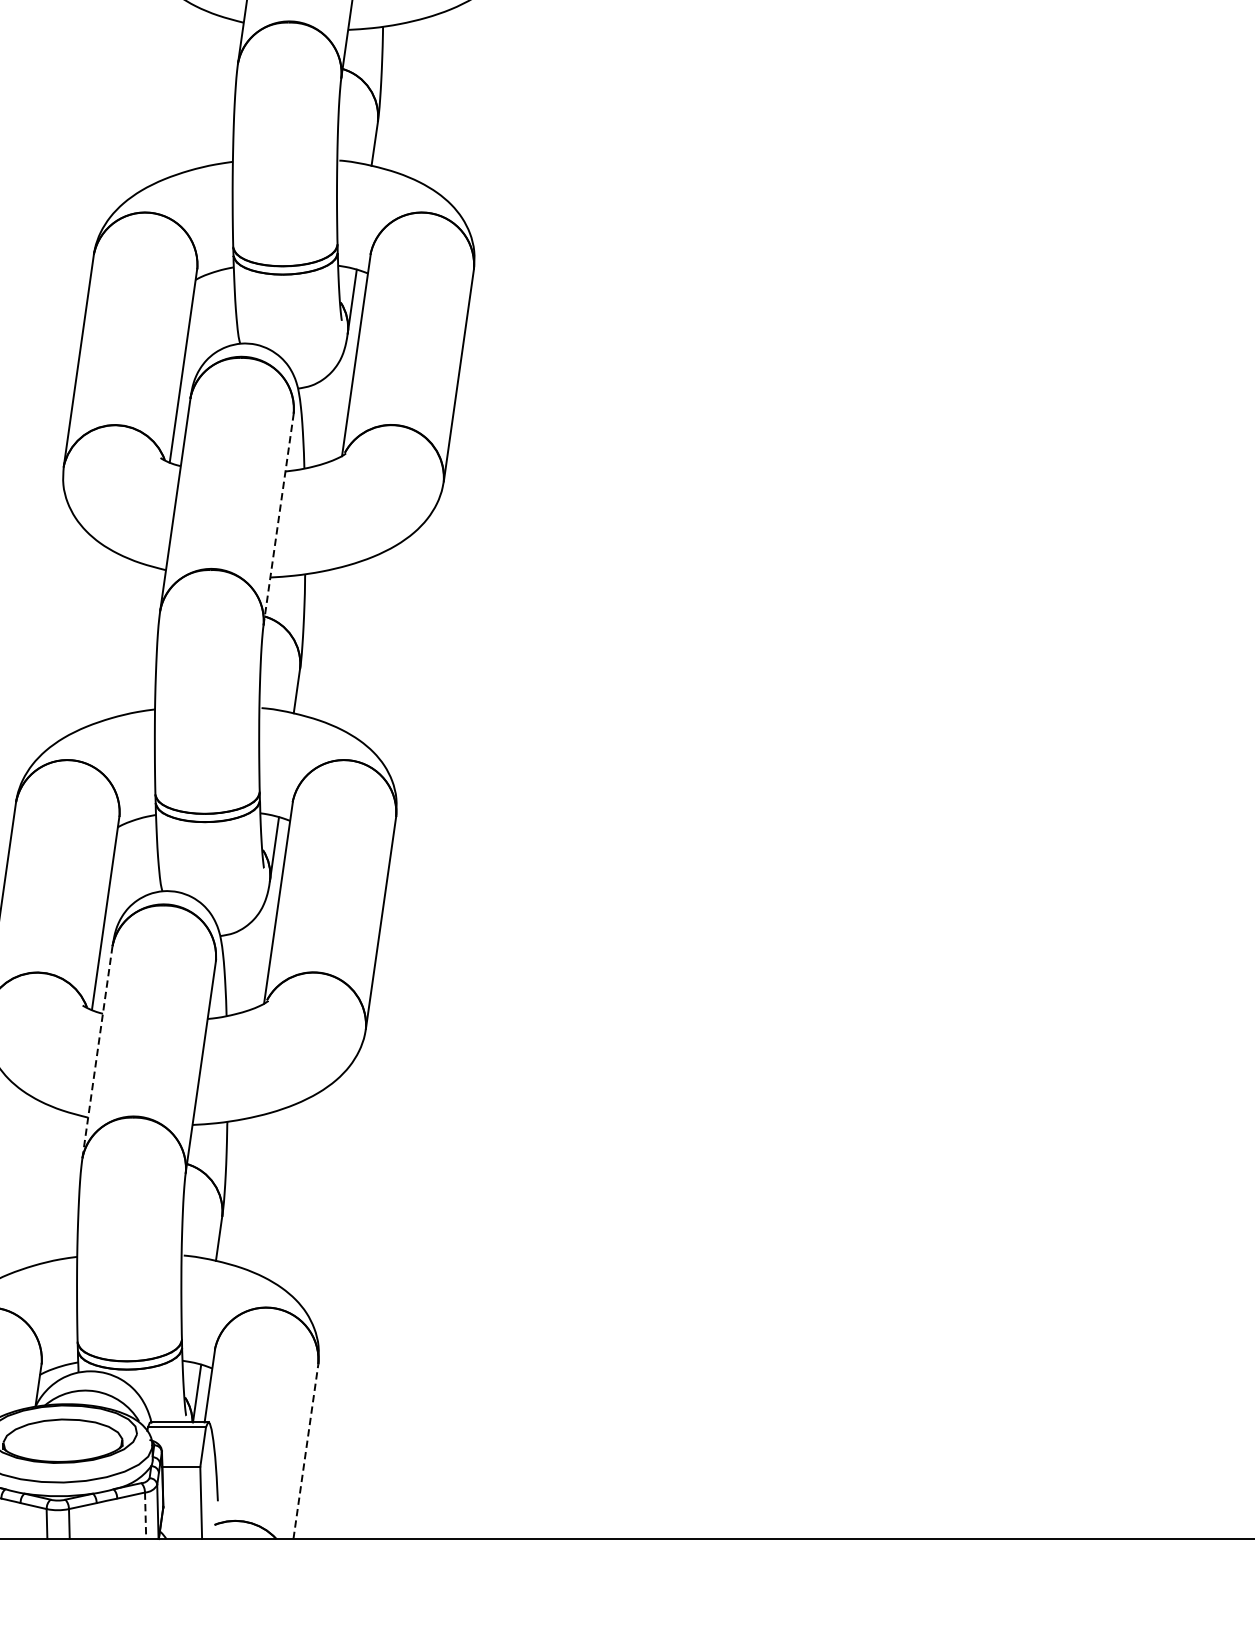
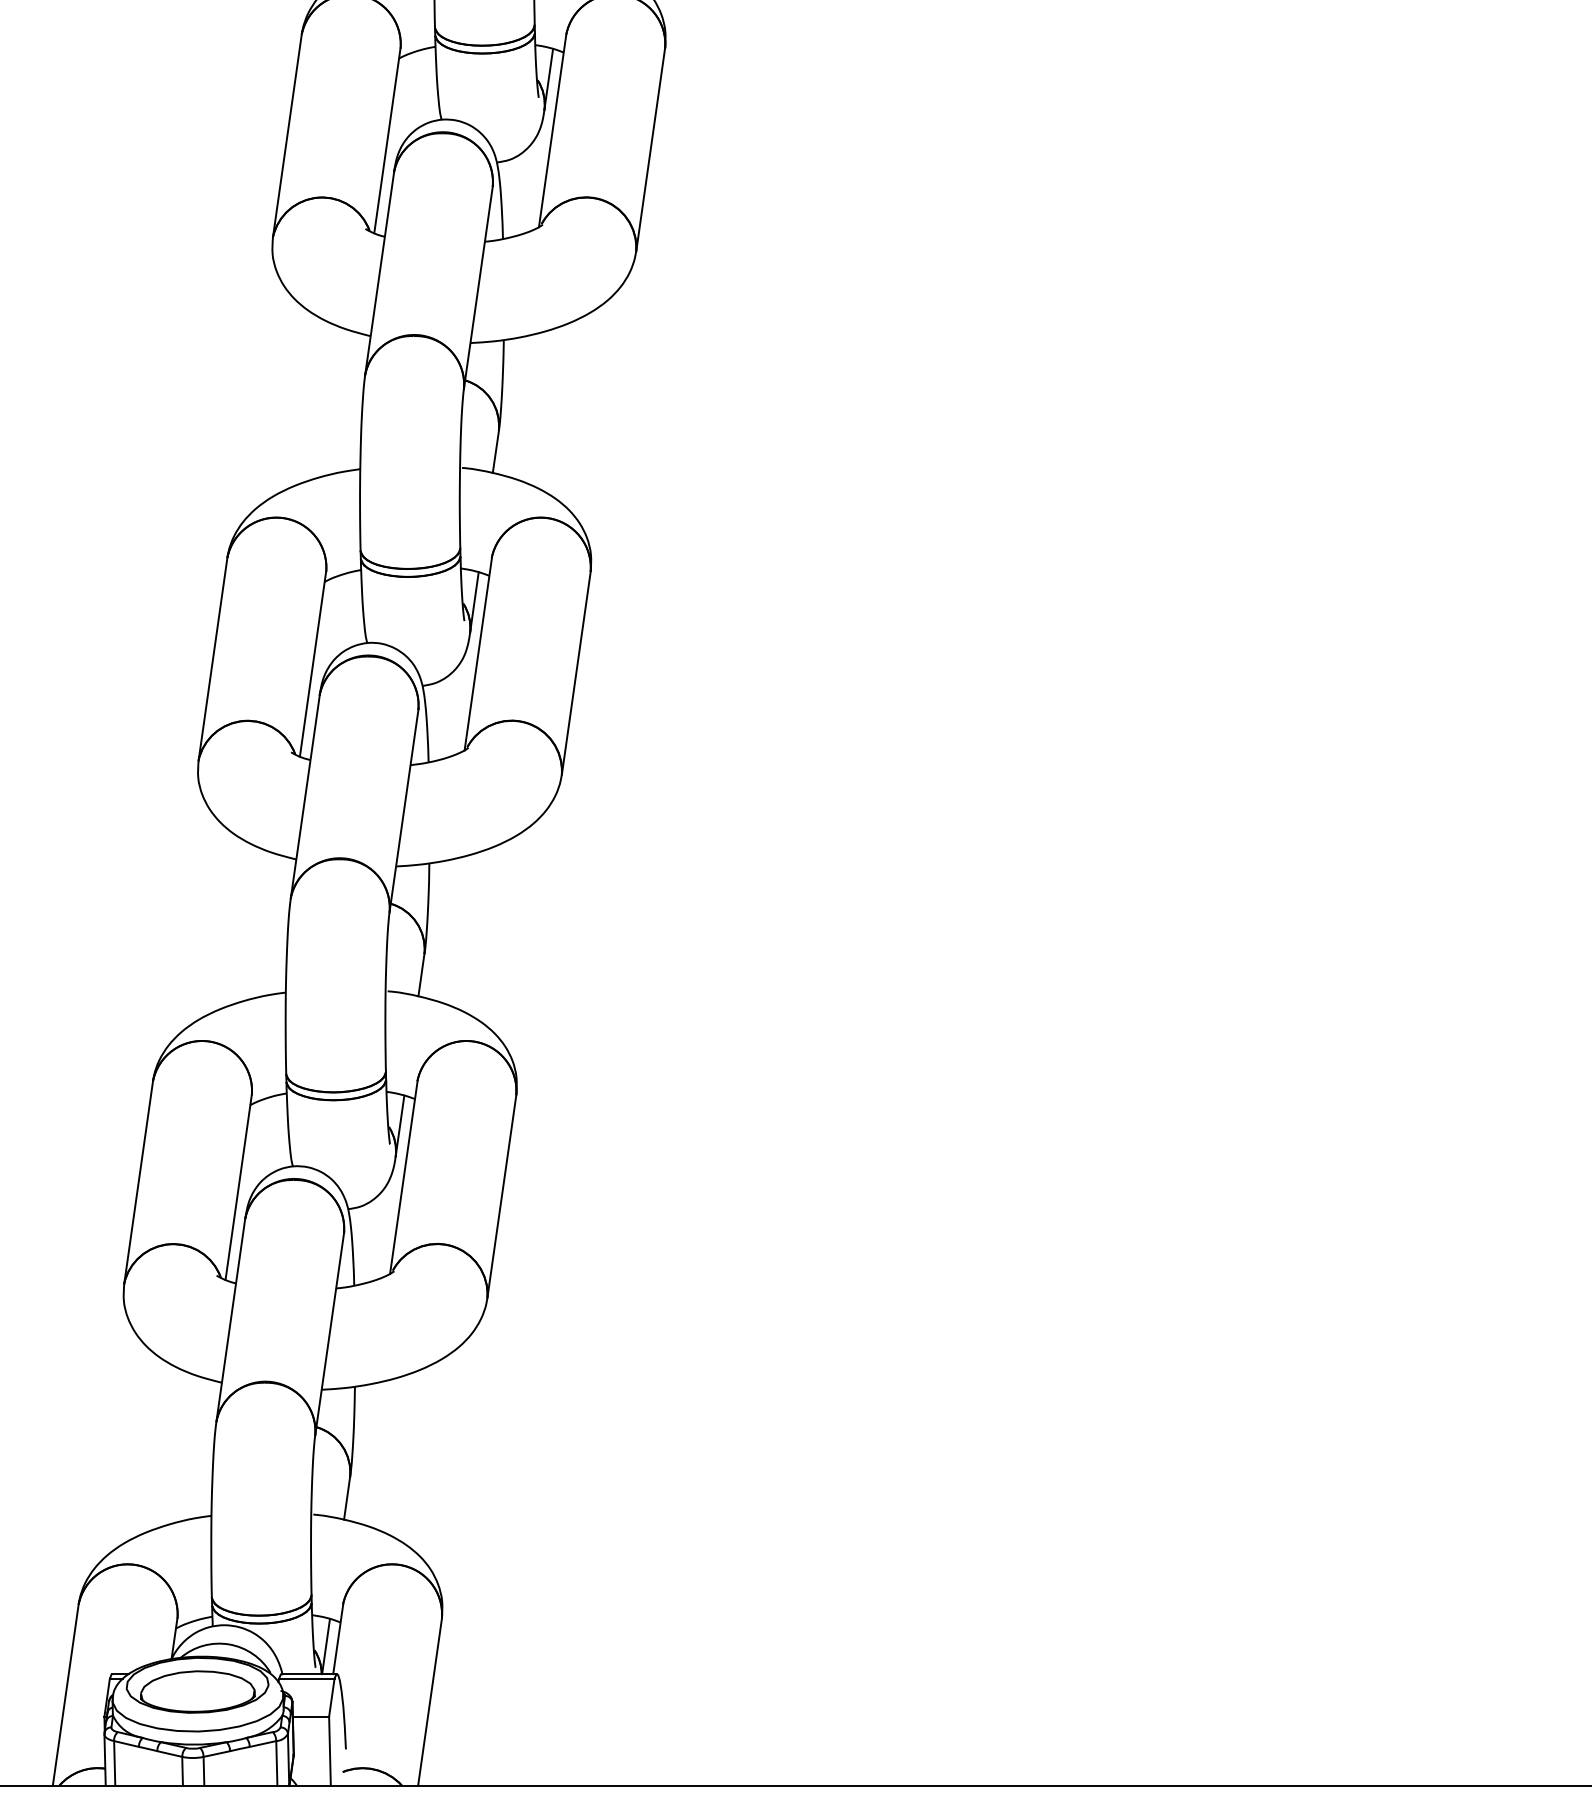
line: (279, 518) -> (404, 810), dashed -> solid
line: (97, 1052) -> (230, 1320), dashed -> solid
line: (306, 1451) -> (430, 1701), dashed -> solid
line: (145, 1515) -> (276, 1763), dashed -> solid

